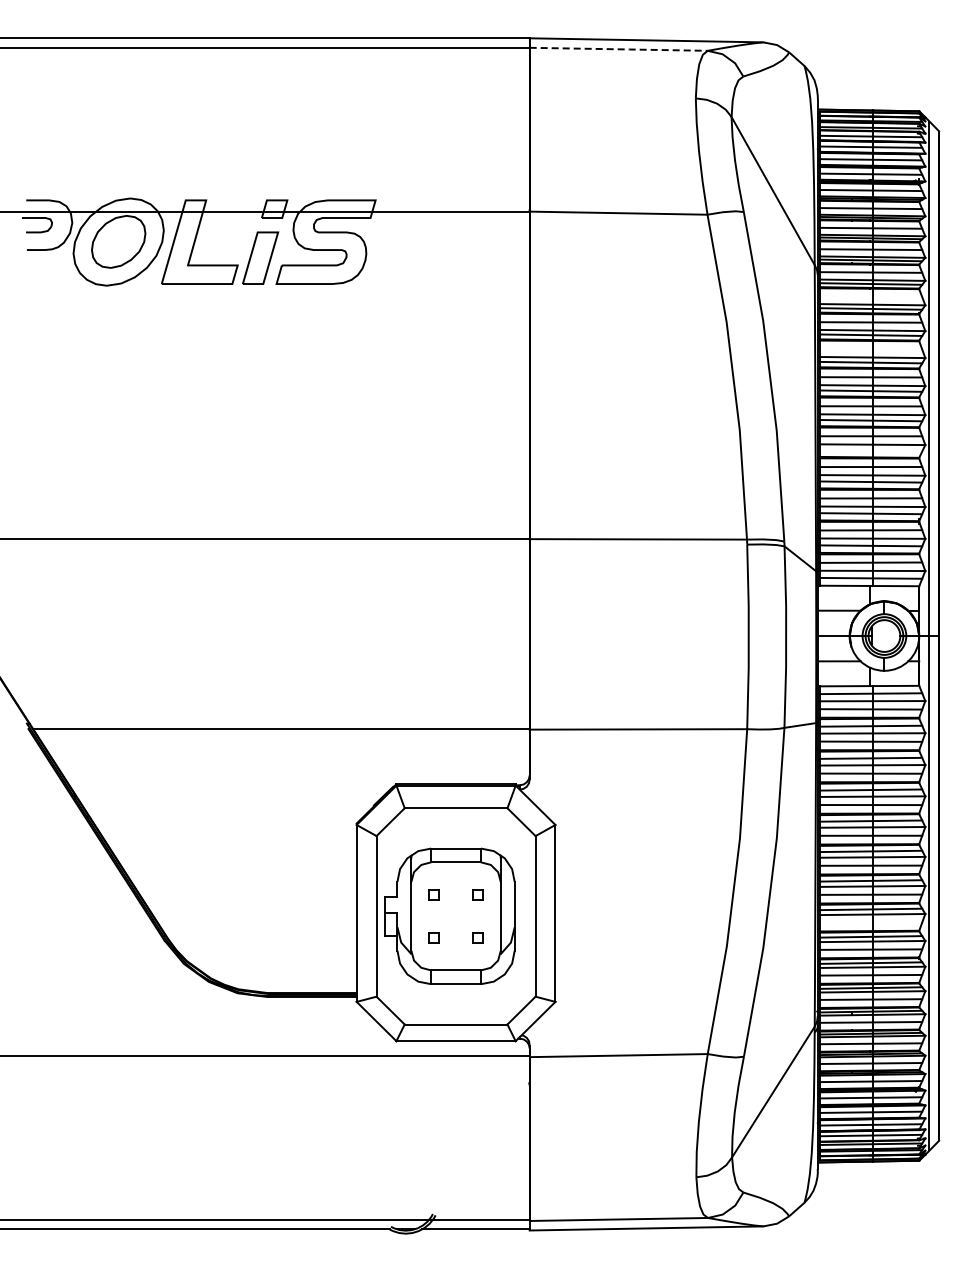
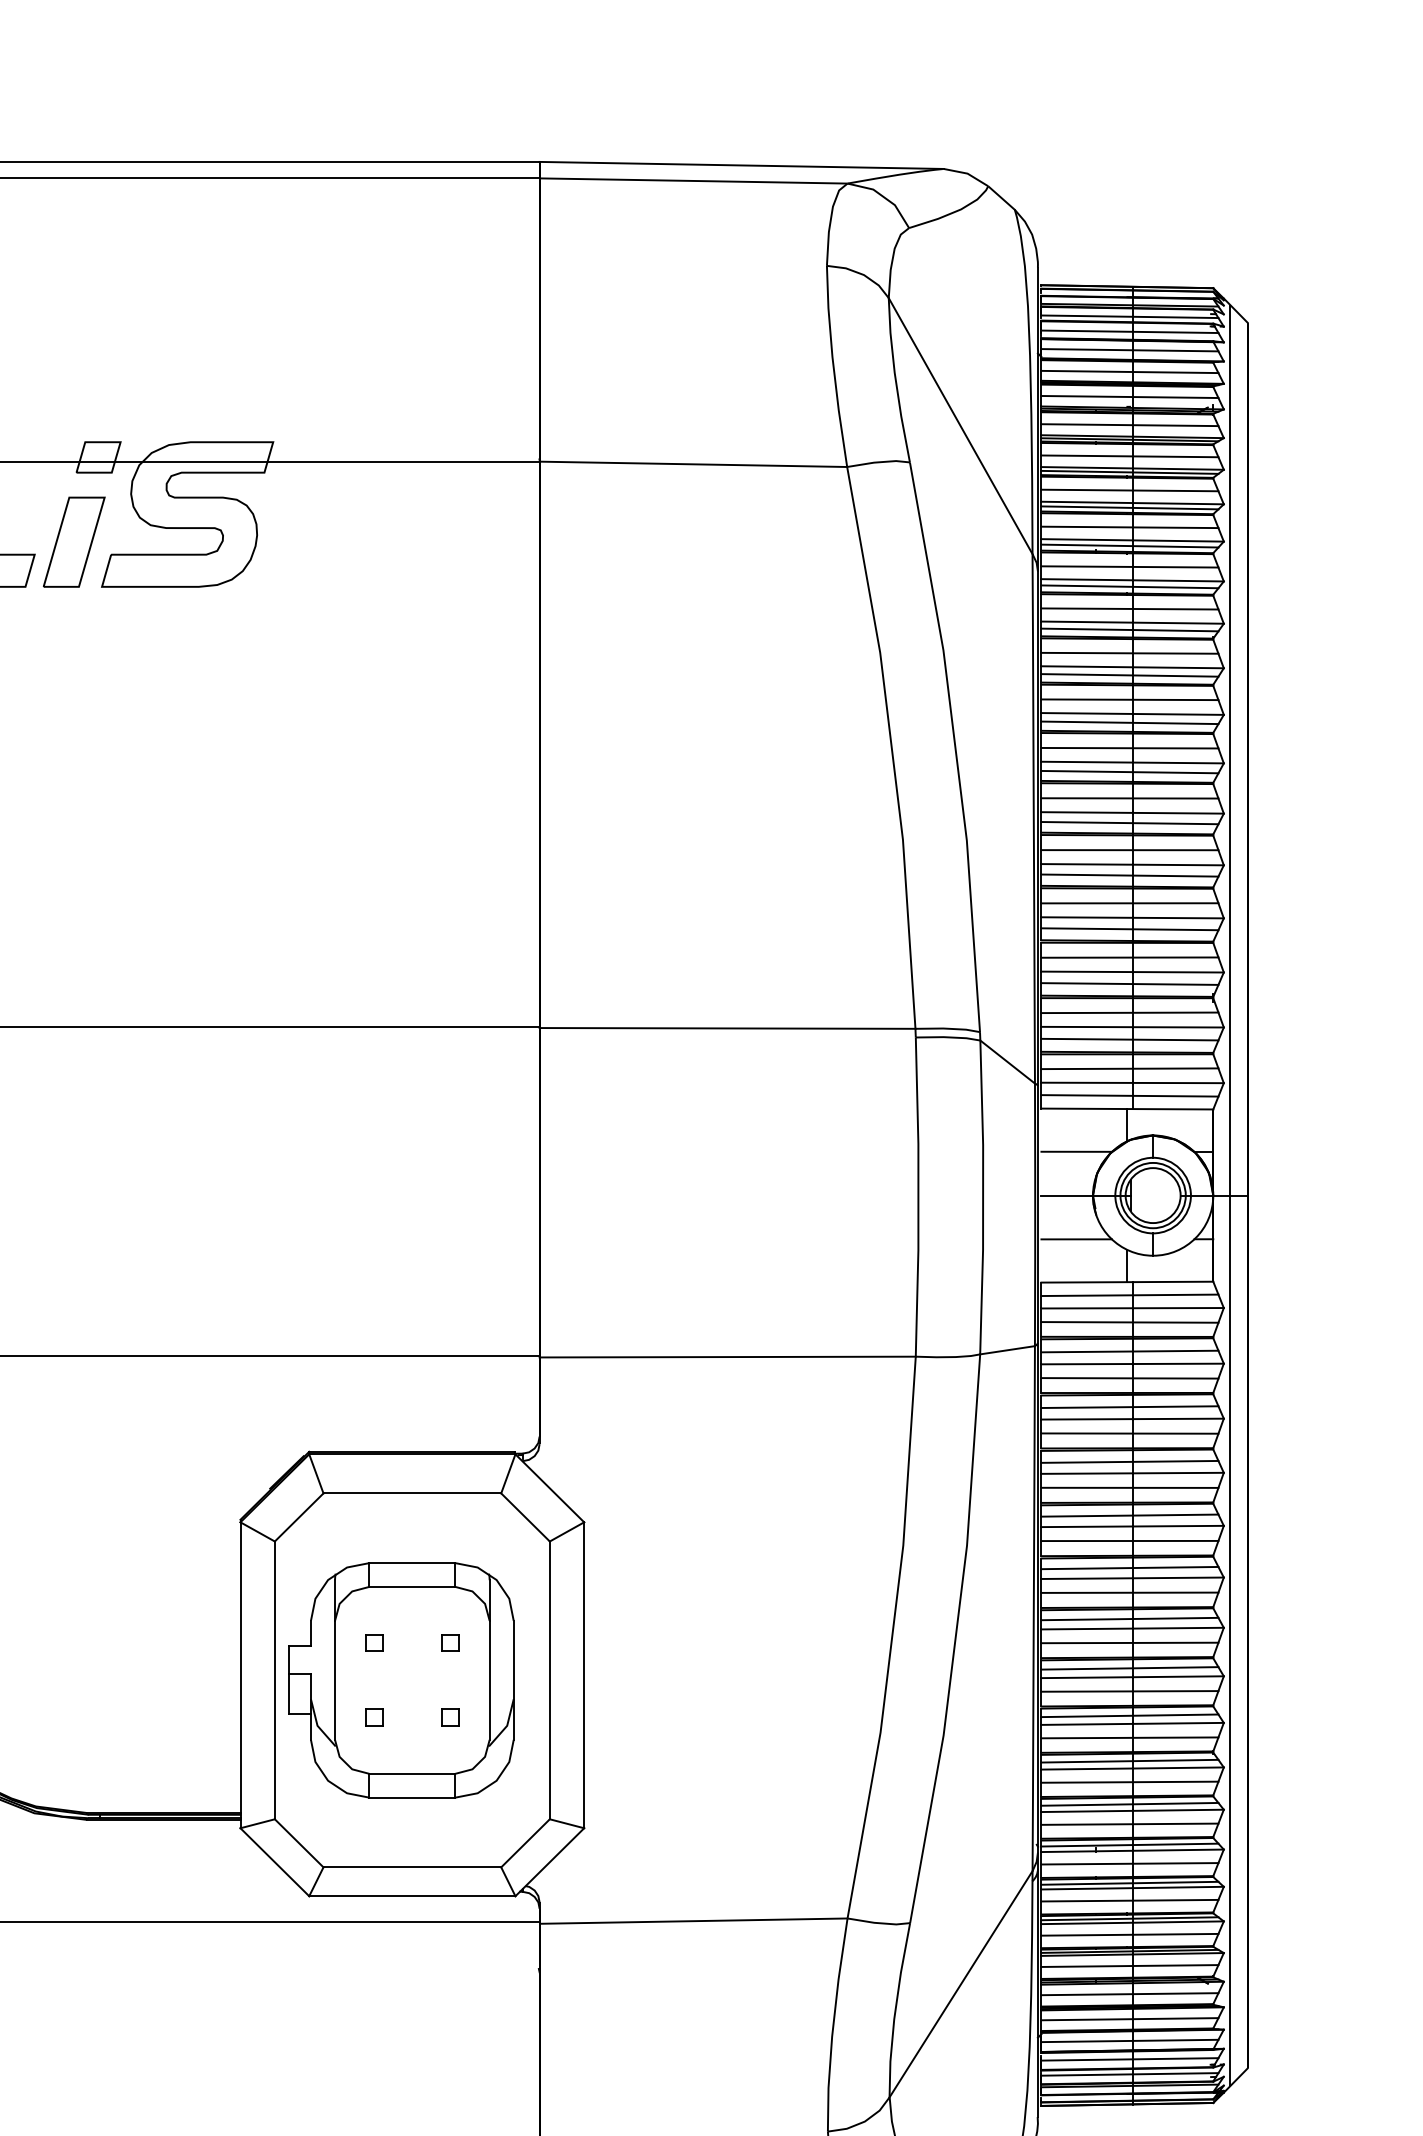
line: (619, 49) -> (694, 181), dashed -> solid
line: (870, 296) -> (1129, 608), added
line: (870, 349) -> (1129, 700), added
line: (870, 450) -> (1129, 874), added
line: (870, 922) -> (1129, 1690), added

